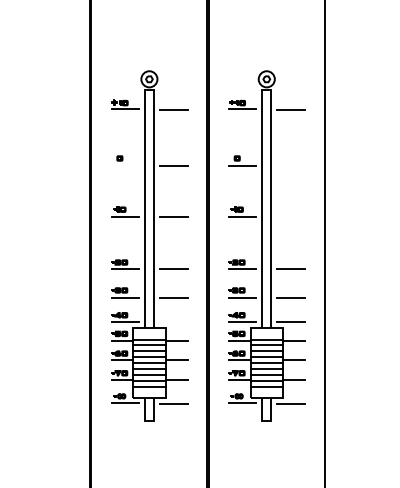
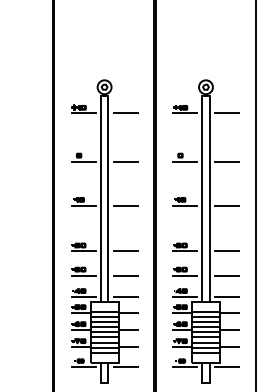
line: (125, 166) -> (83, 162), added
line: (290, 166) -> (226, 162), added
line: (290, 217) -> (226, 206), added
line: (173, 322) -> (125, 297), added

